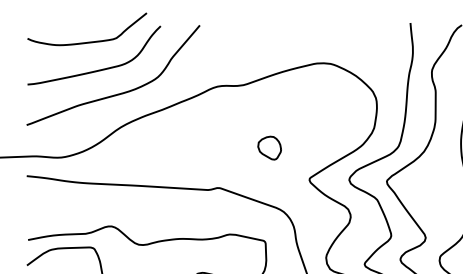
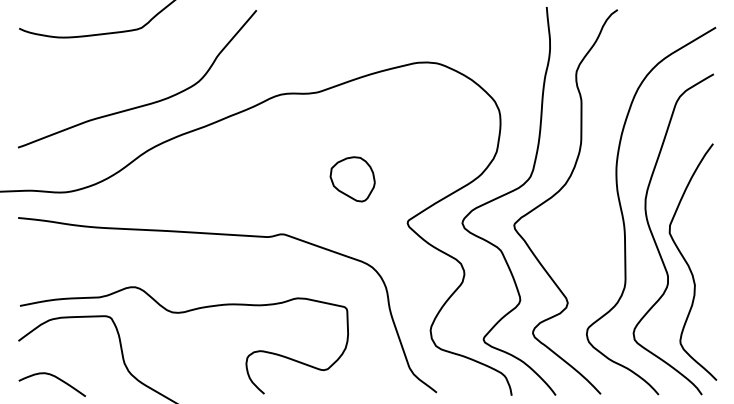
curve: (98, 69) -> (117, 71), removed
part: (269, 148) -> (352, 179), size x1.4

